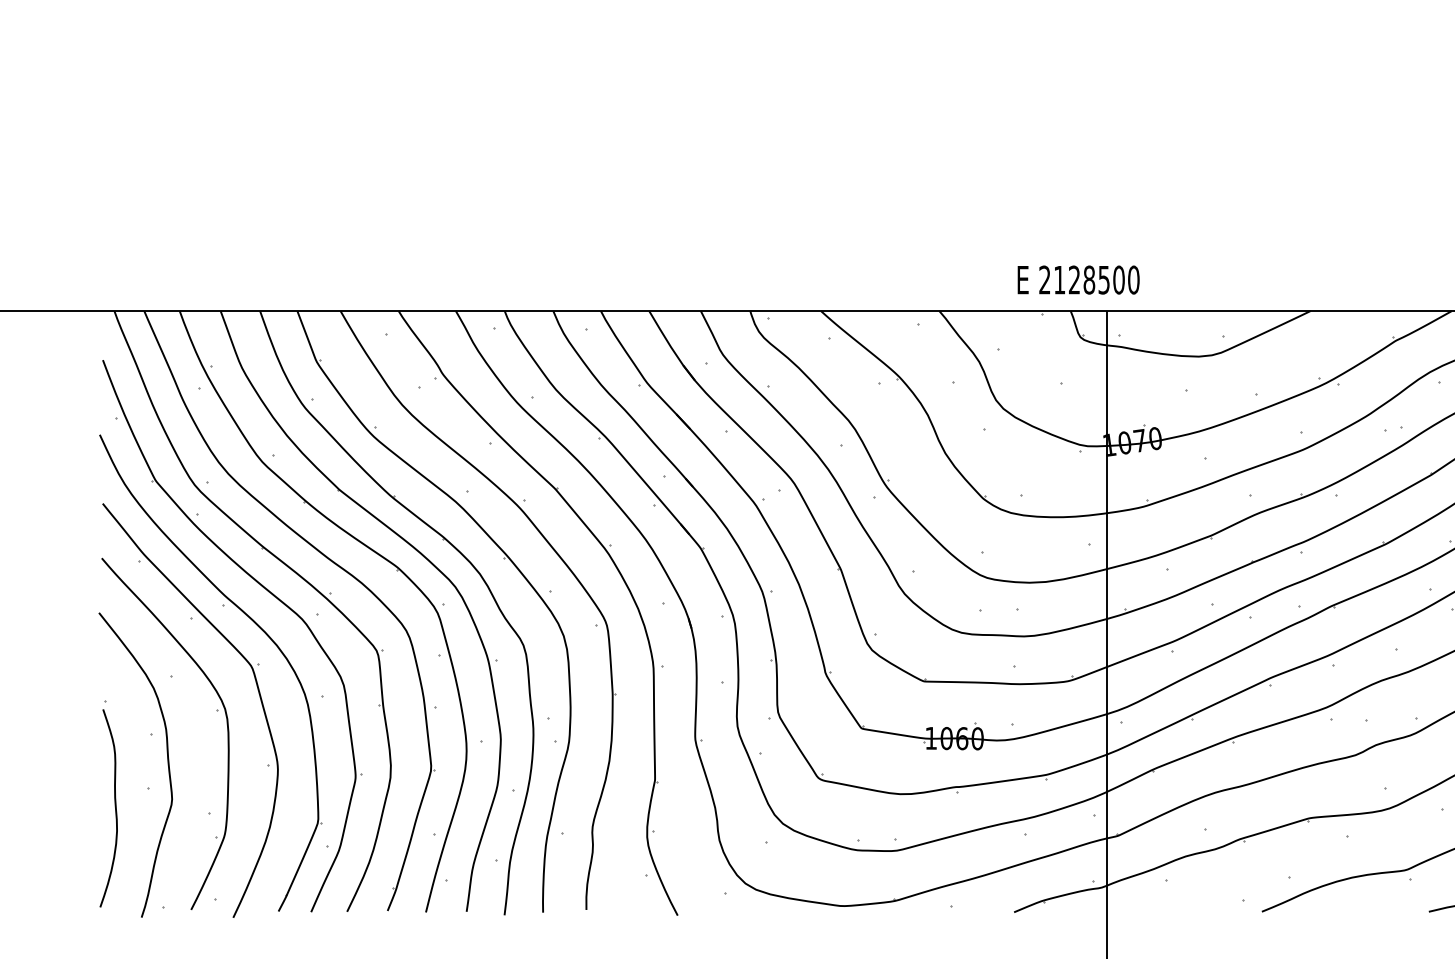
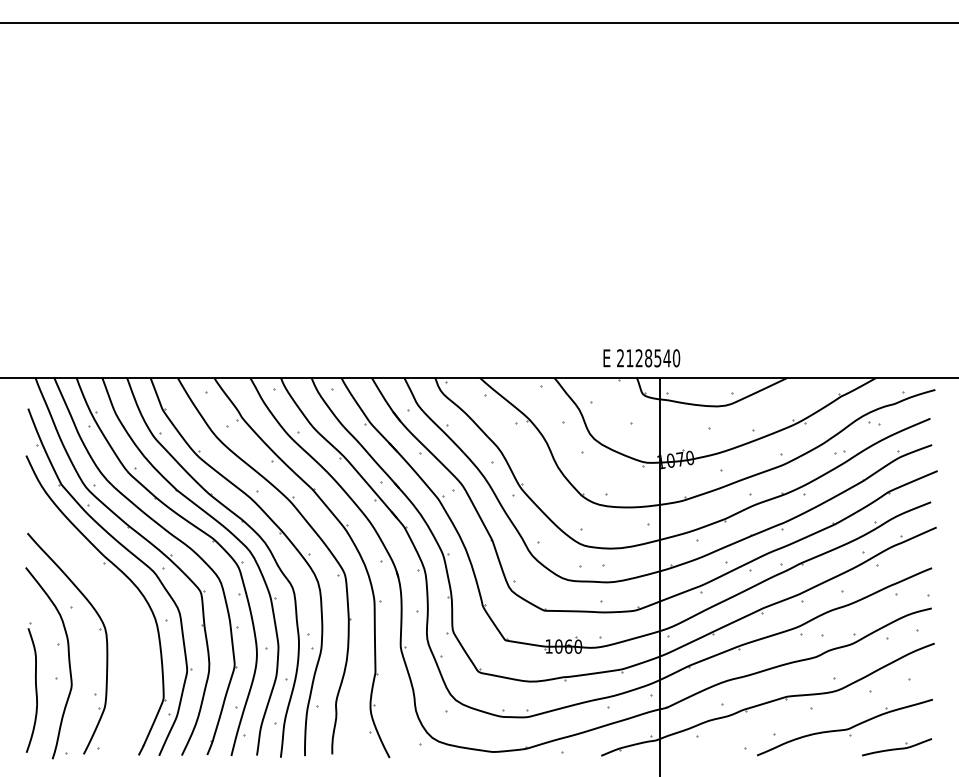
text: (1117, 280) -> (666, 358), 2128500 -> 2128540
part: (257, 693) -> (125, 618), removed

